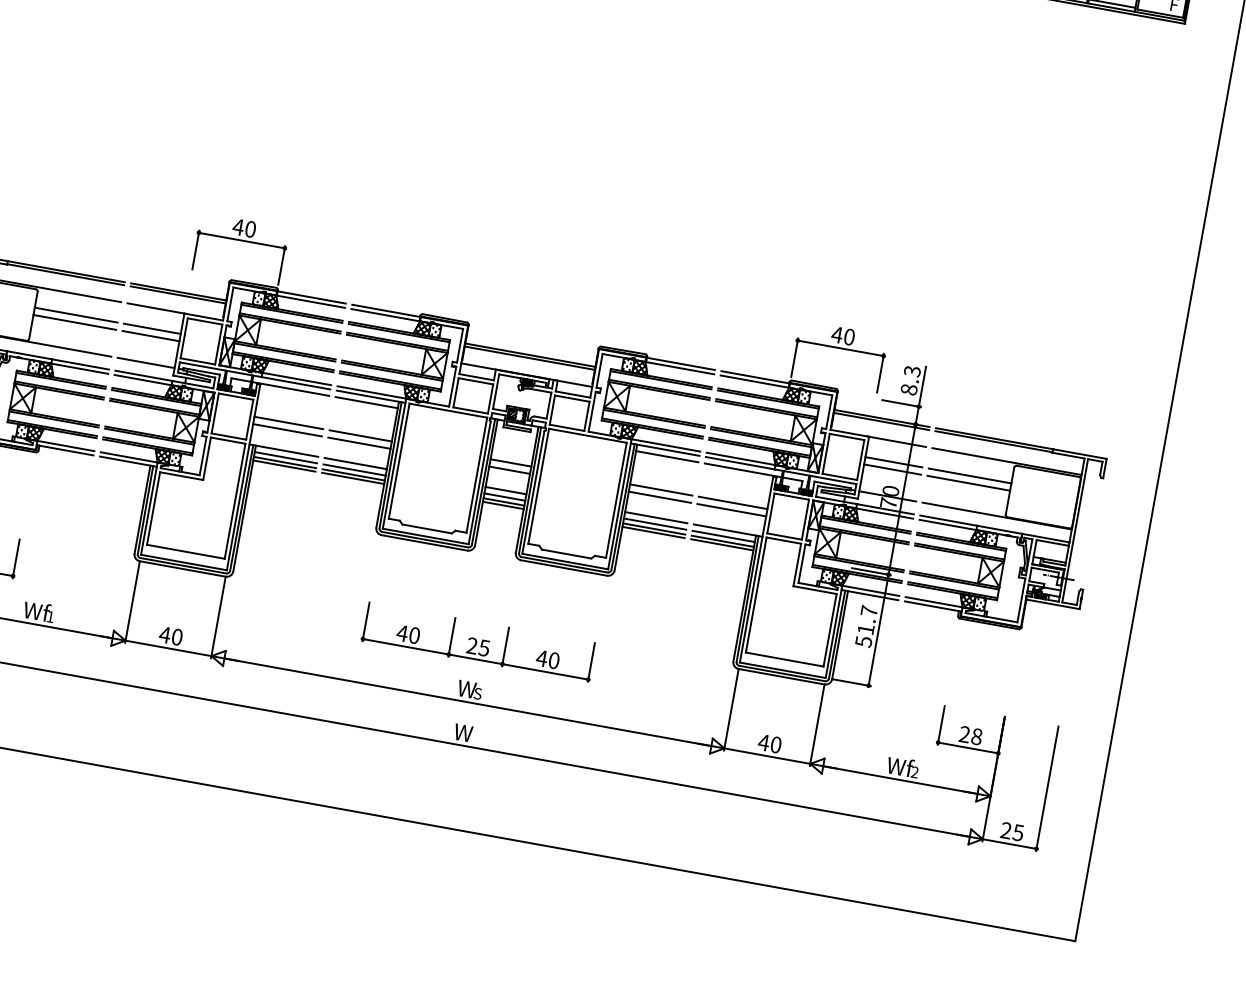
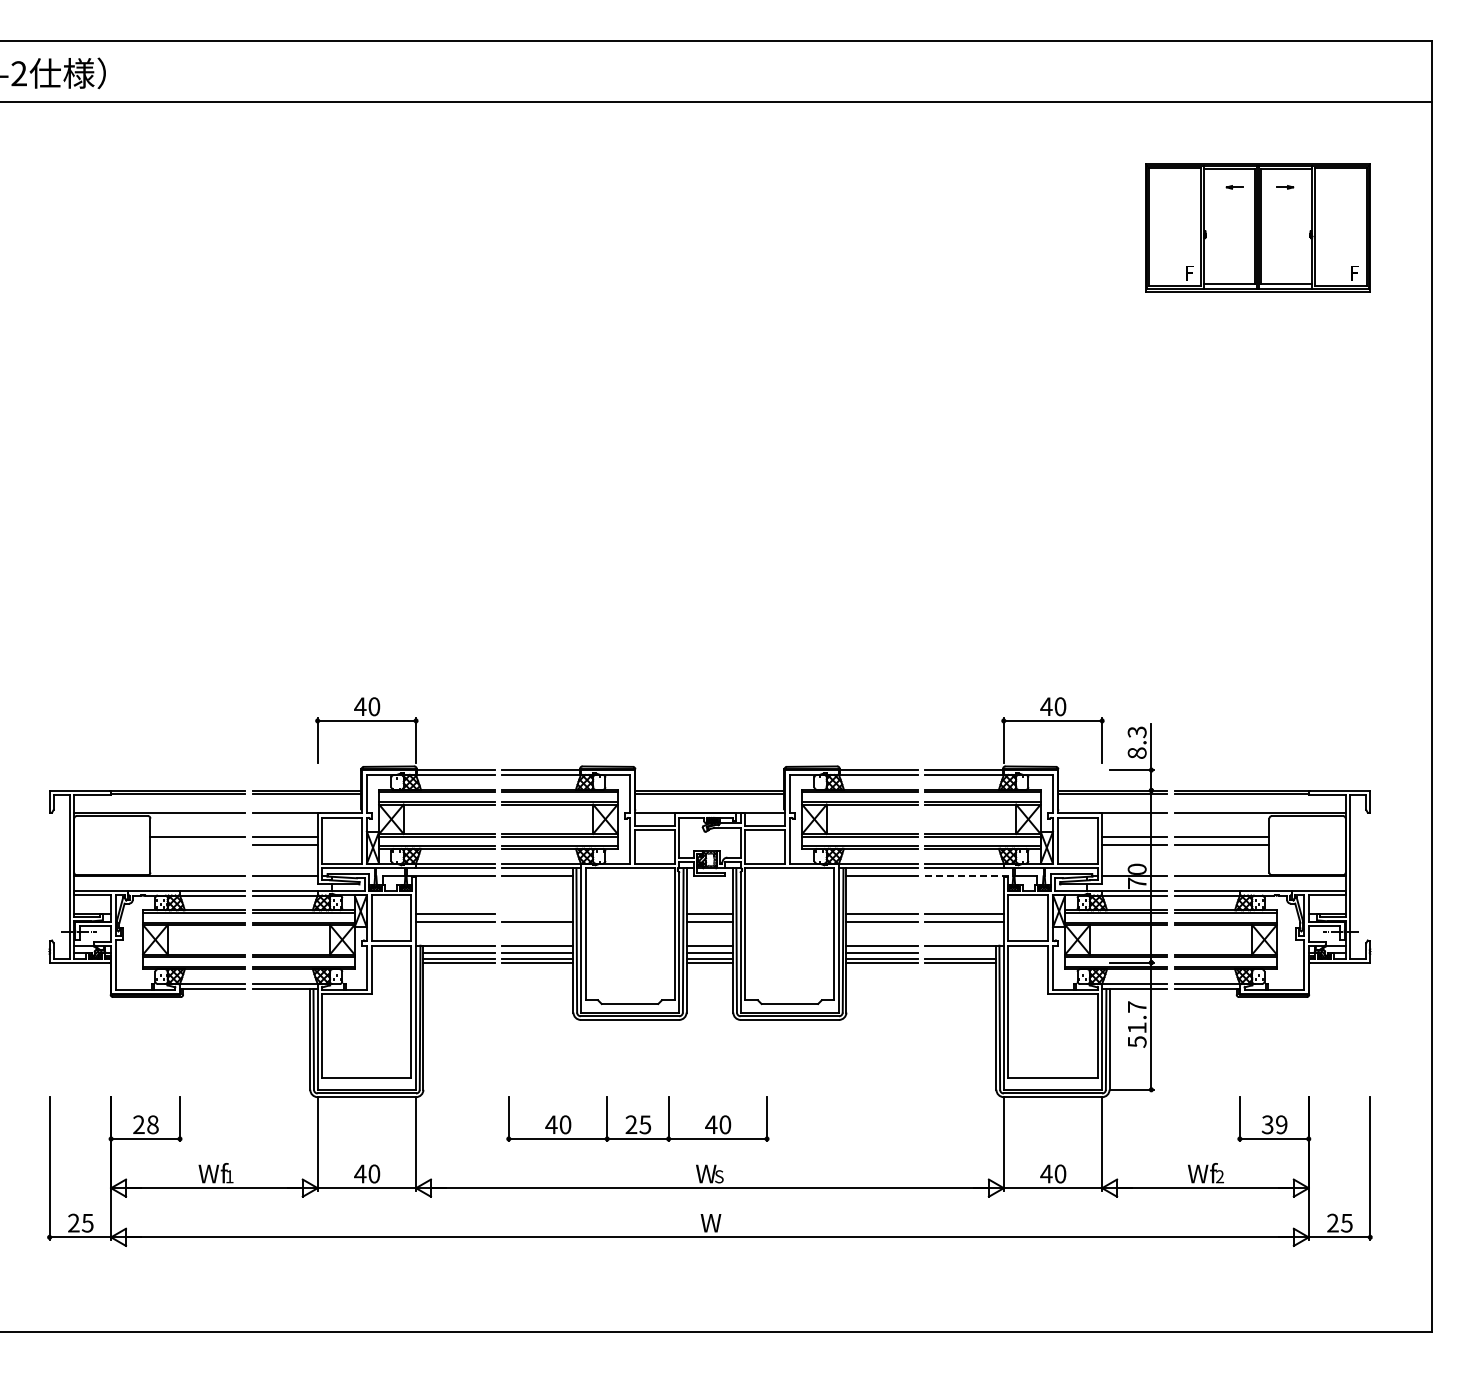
line: (74, 322) -> (197, 845), removed
line: (360, 435) -> (537, 913), removed
line: (743, 470) -> (969, 875), solid -> dashed
line: (723, 536) -> (960, 953), removed
part: (478, 641) -> (637, 1118), moved
text: (970, 735) -> (1274, 1124), 28 -> 39

